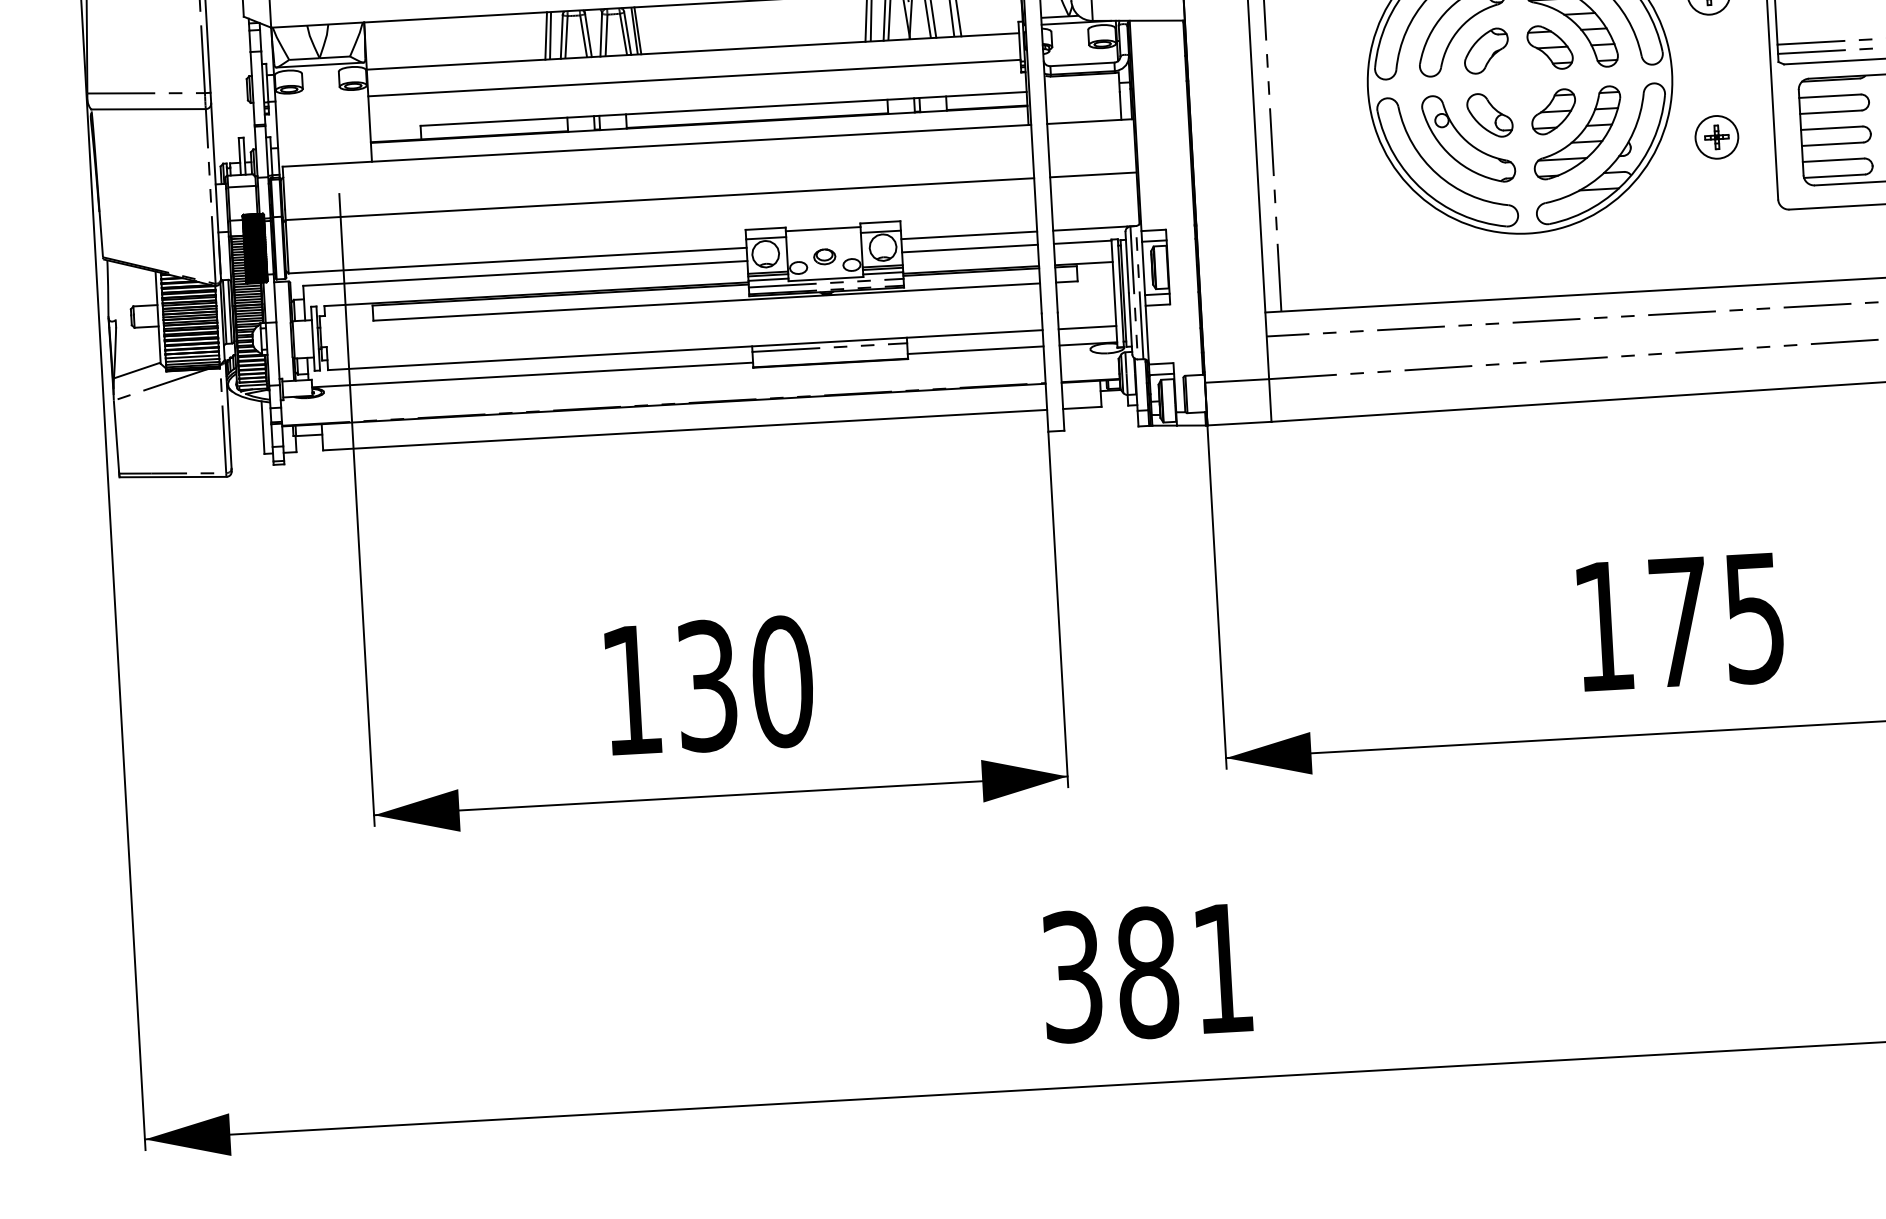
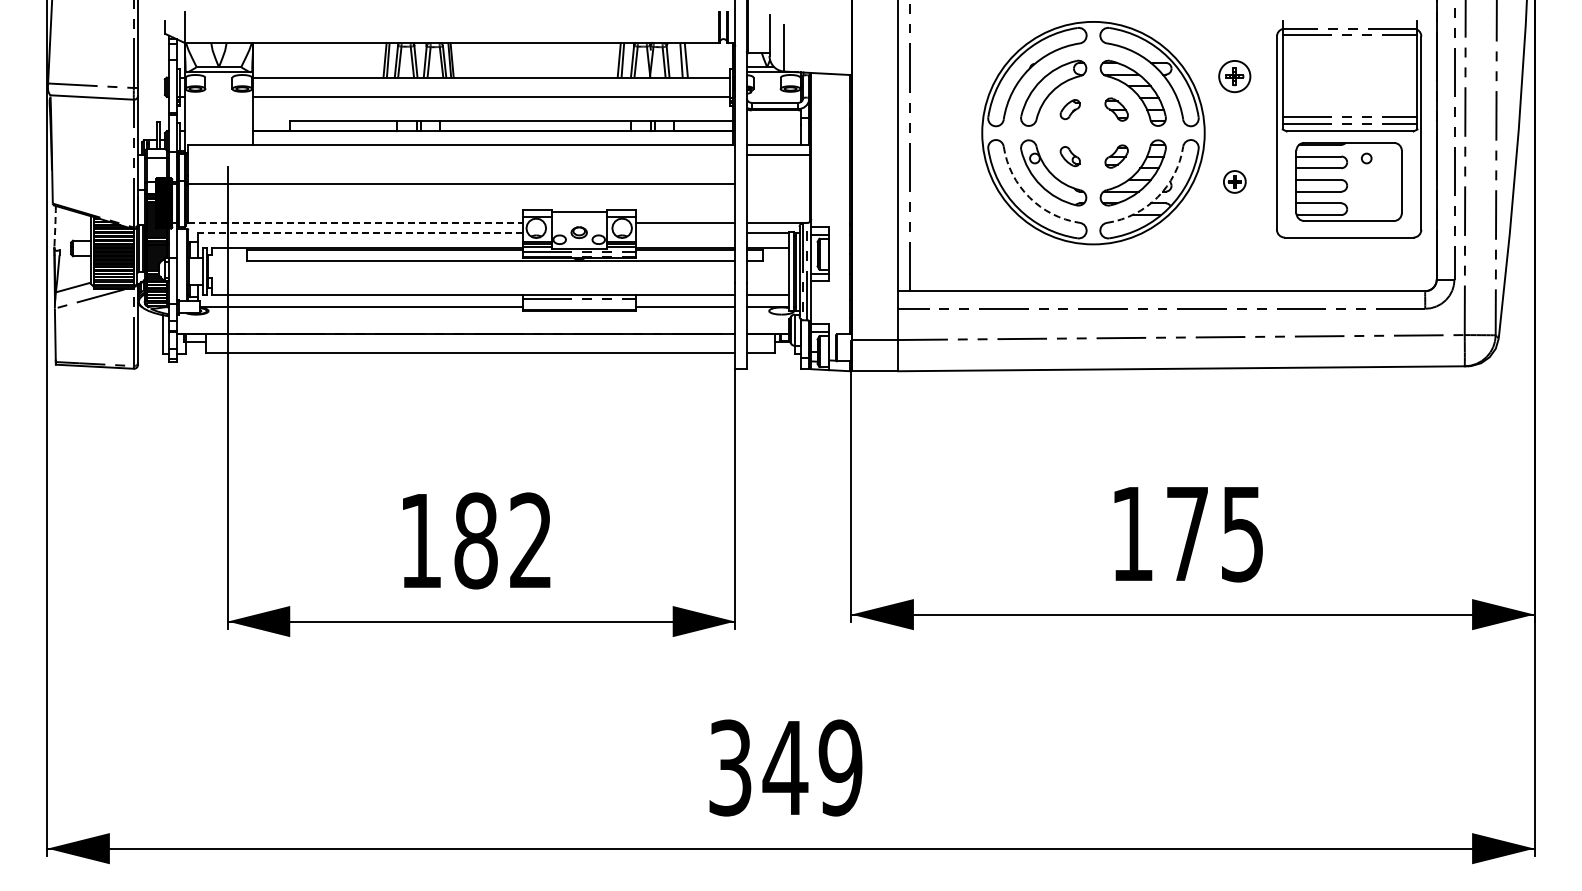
part: (1549, 47) -> (1116, 109), size x0.7
part: (1486, 50) -> (1070, 109), size x0.6
part: (1553, 111) -> (1116, 156), size x0.7
part: (1490, 115) -> (1070, 156), size x0.6
part: (1716, 136) -> (1234, 181), size x0.7
arc: (1612, 164) -> (1157, 197), solid -> dashed
line: (1093, 174) -> (778, 154), moved
arc: (1437, 174) -> (1029, 197), solid -> dashed
line: (969, 248) -> (685, 232), removed
line: (518, 260) -> (355, 222), solid -> dashed
line: (524, 273) -> (359, 232), solid -> dashed
line: (108, 287) -> (55, 225), solid -> dashed
text: (744, 683) -> (503, 540), 130 -> 182
text: (1184, 970) -> (812, 767), 381 -> 349

